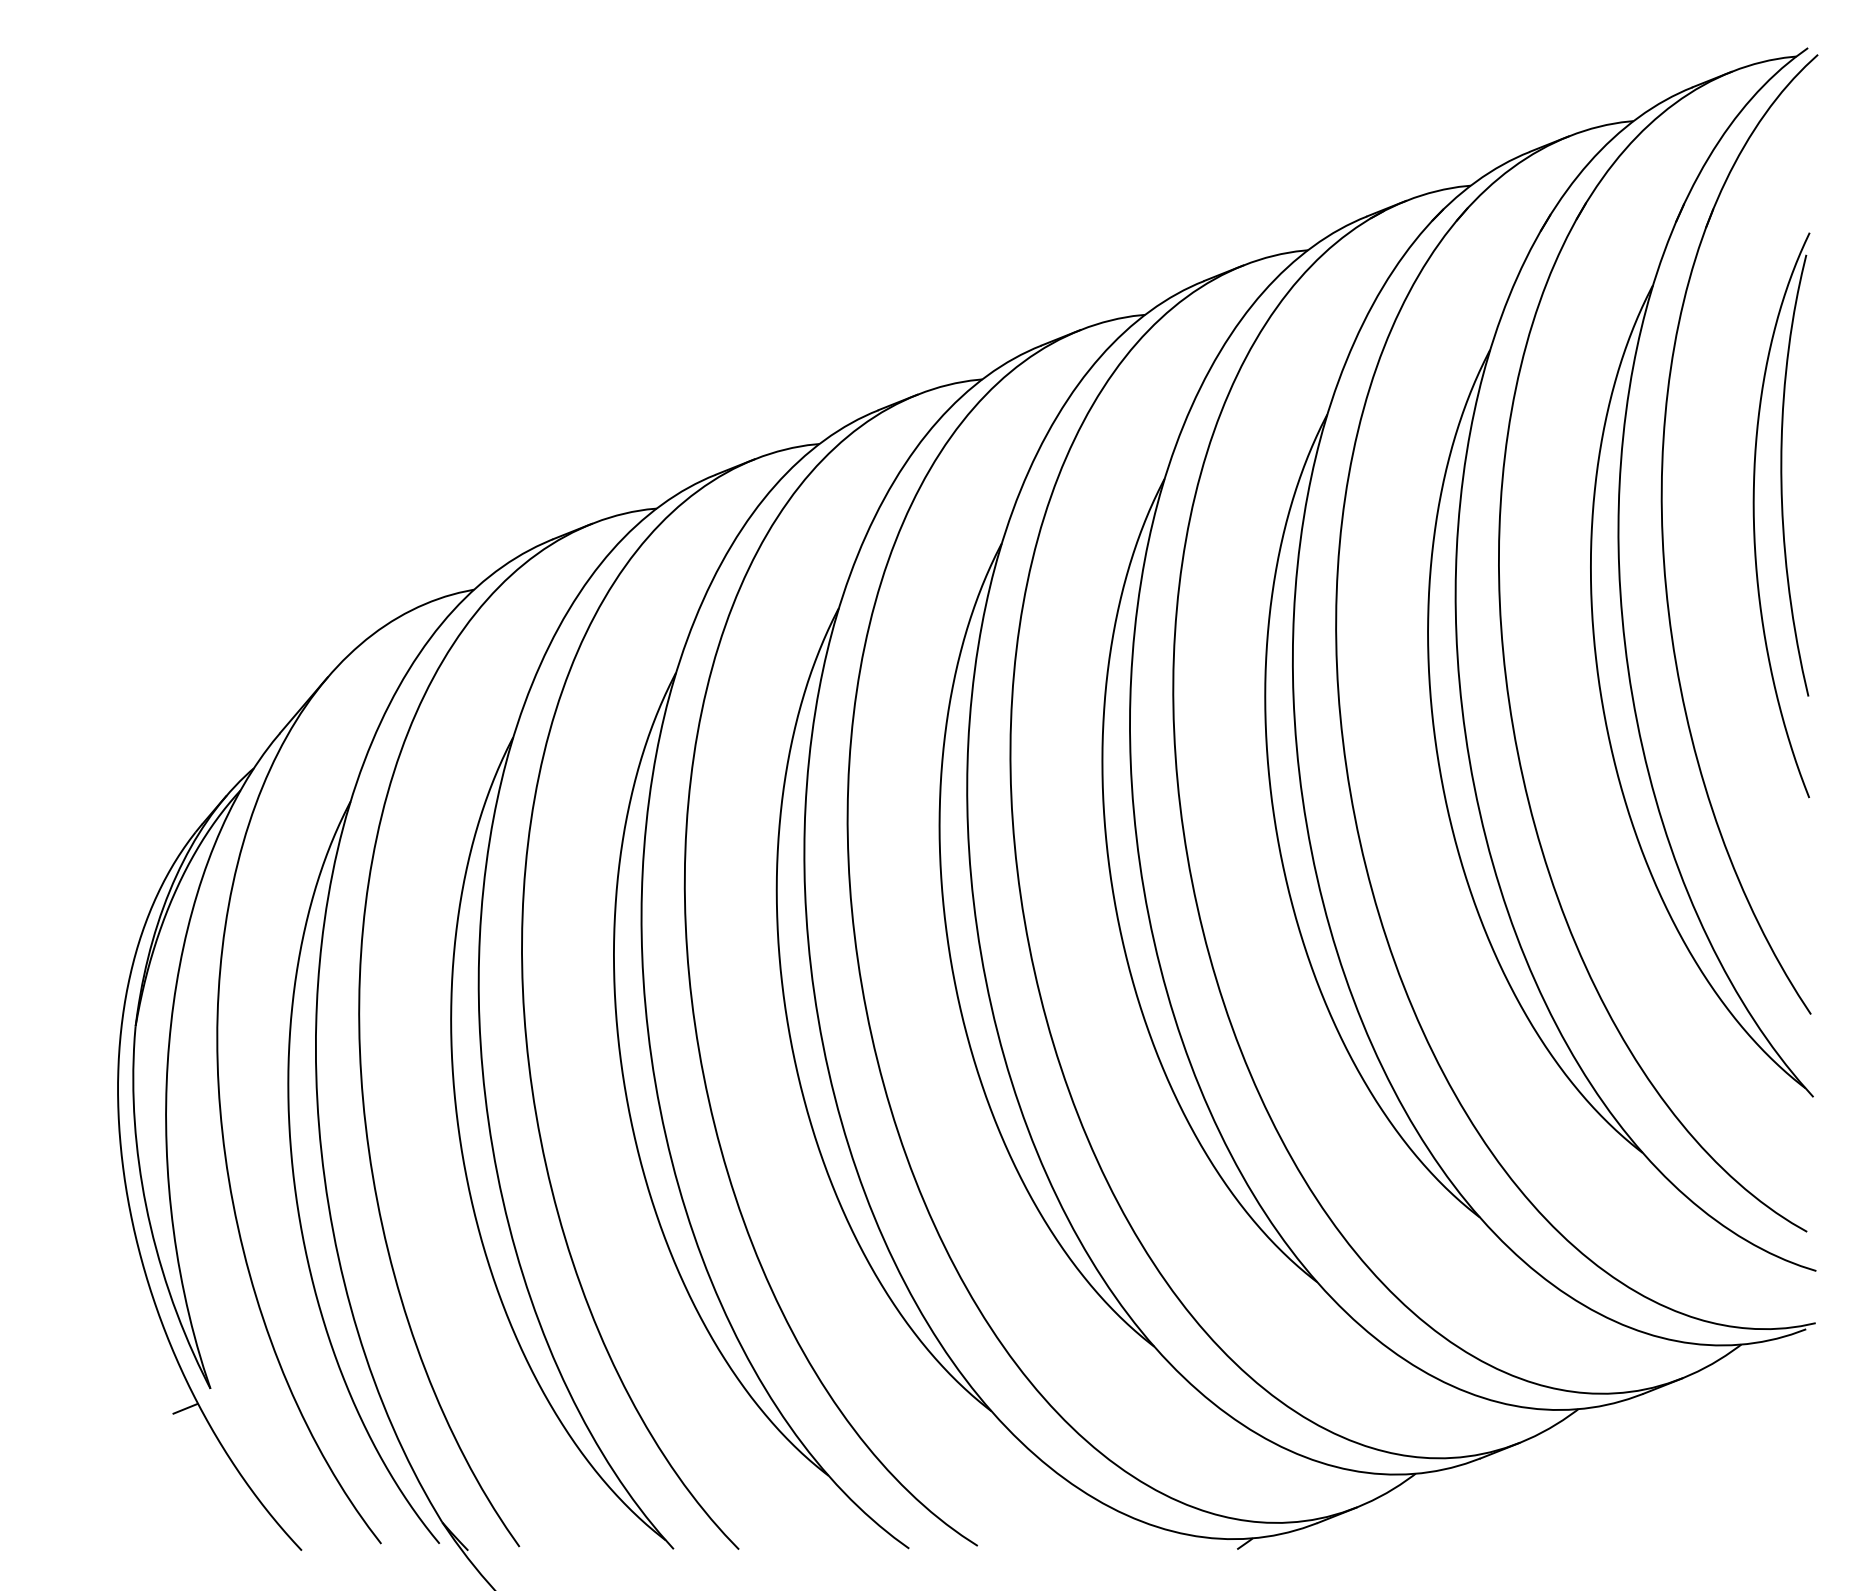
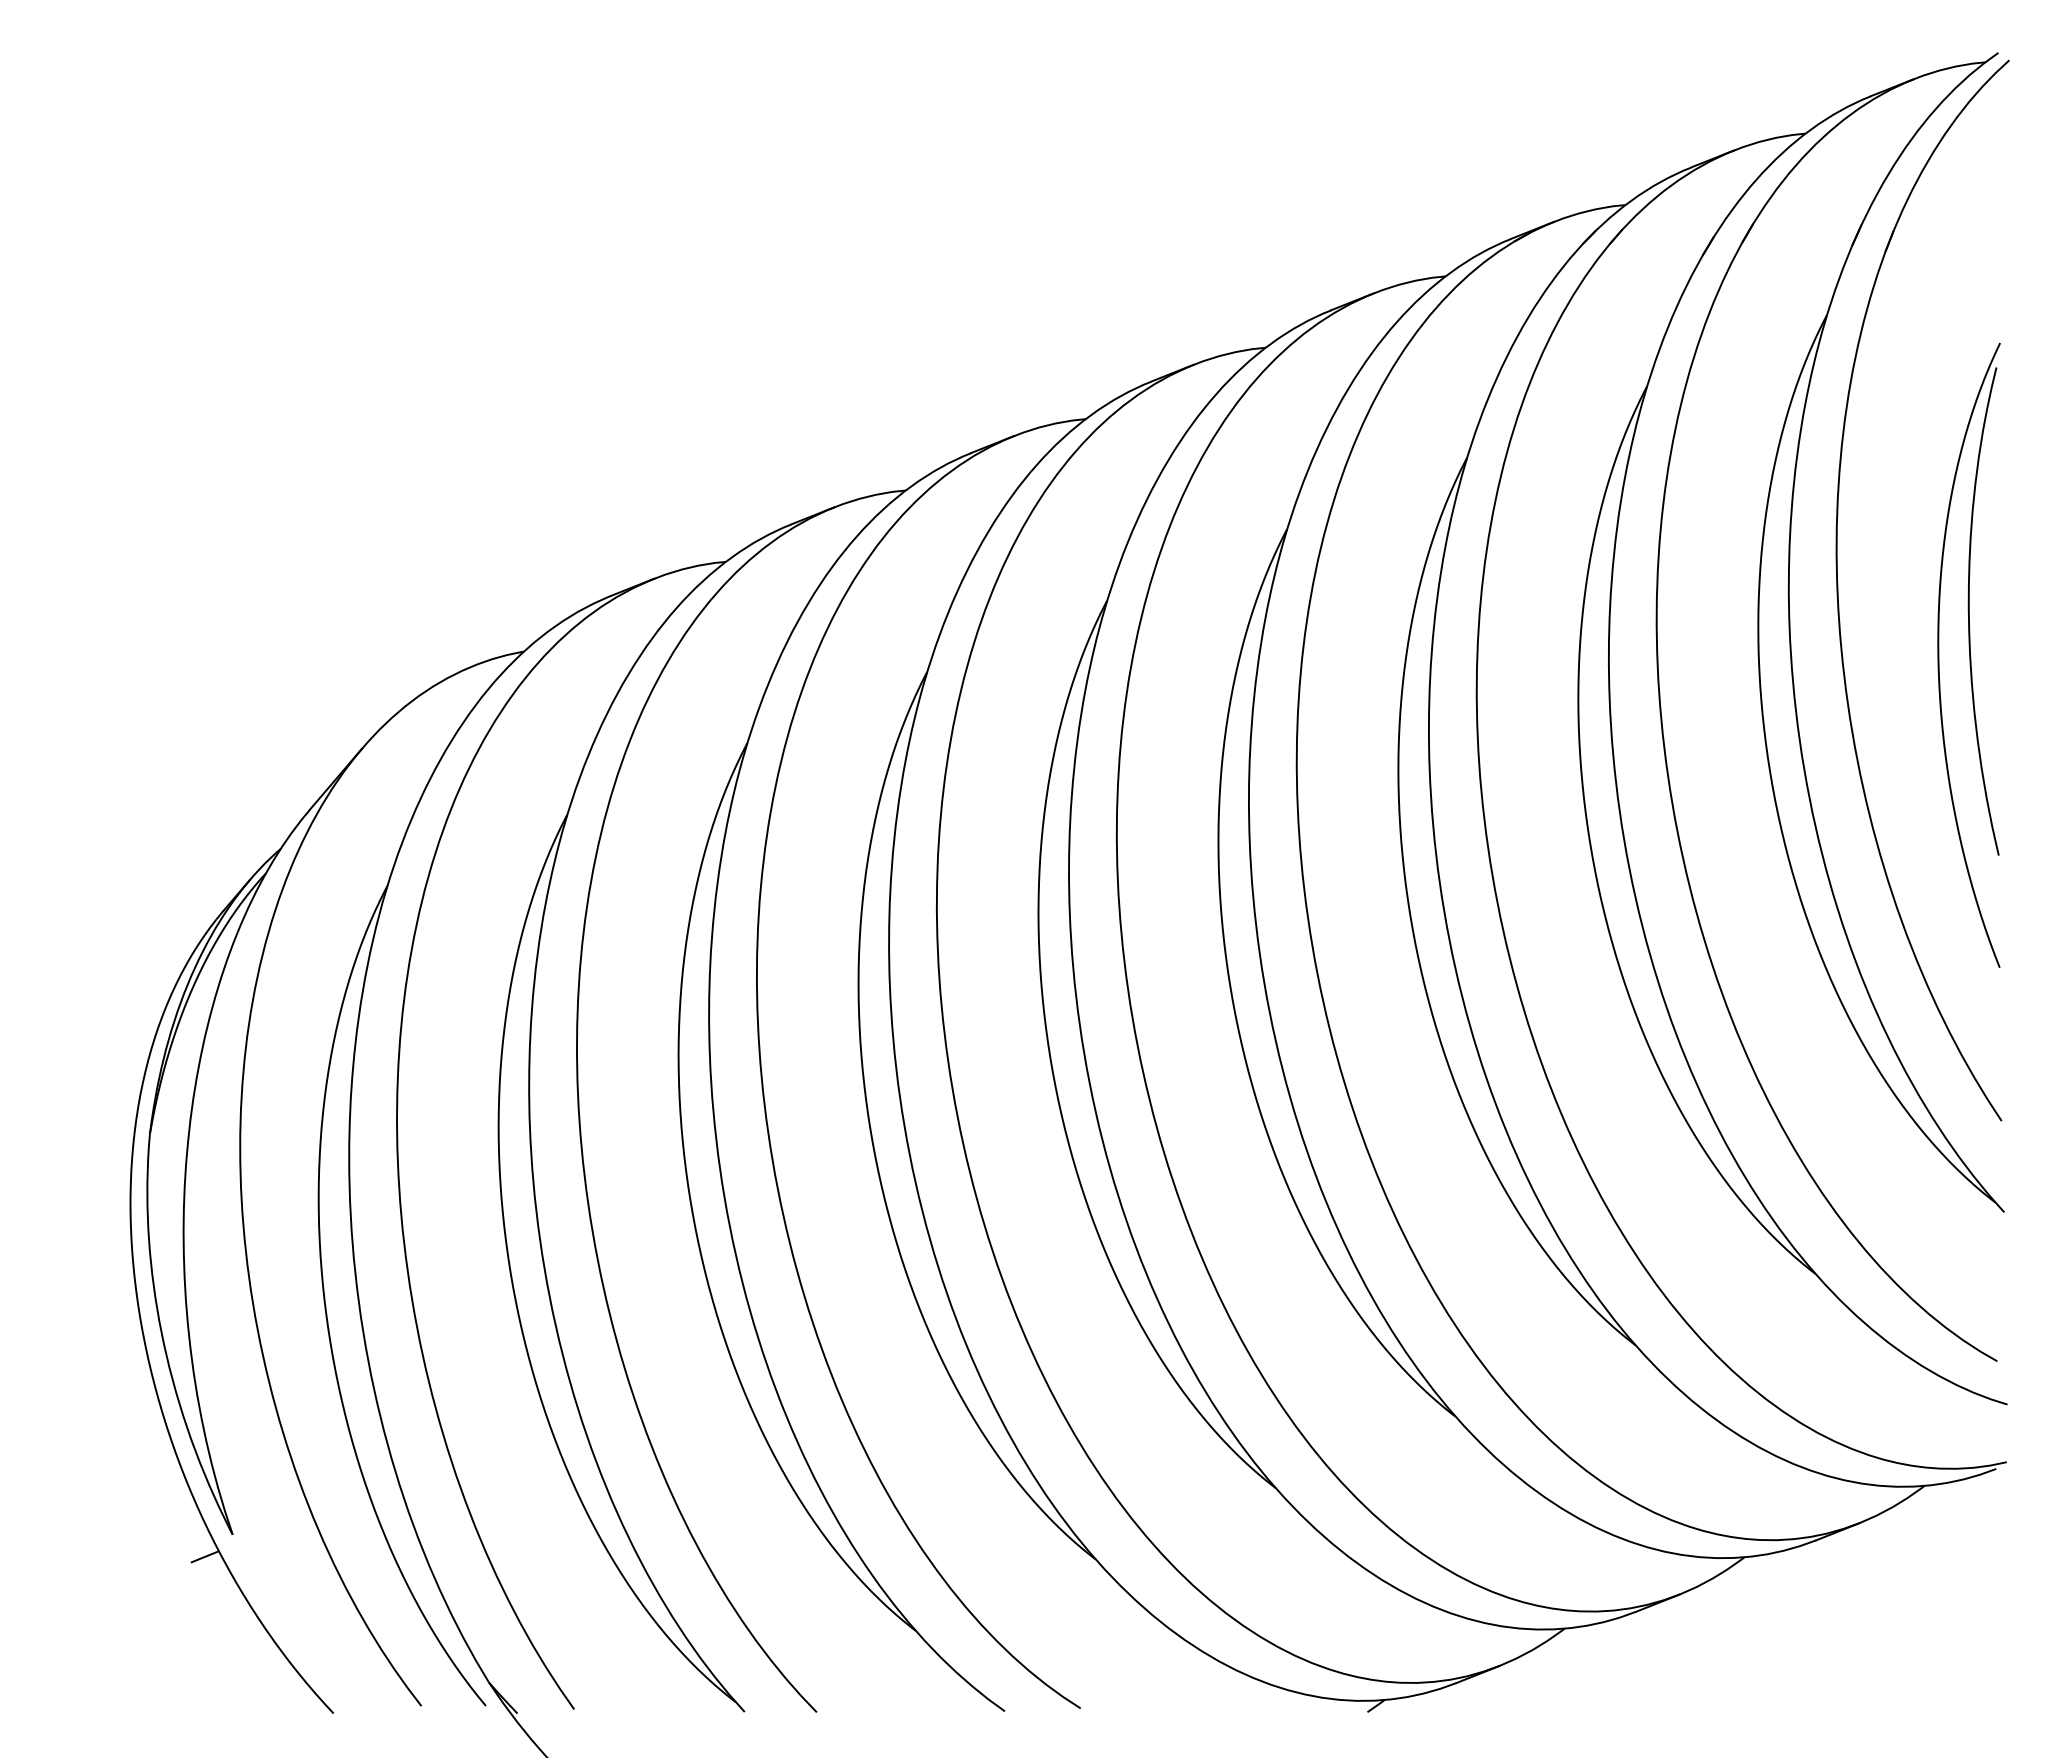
part: (1781, 514) -> (1968, 654), moved

